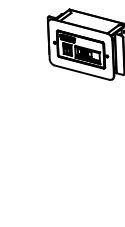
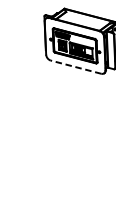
line: (81, 72) -> (75, 67), solid -> dashed

